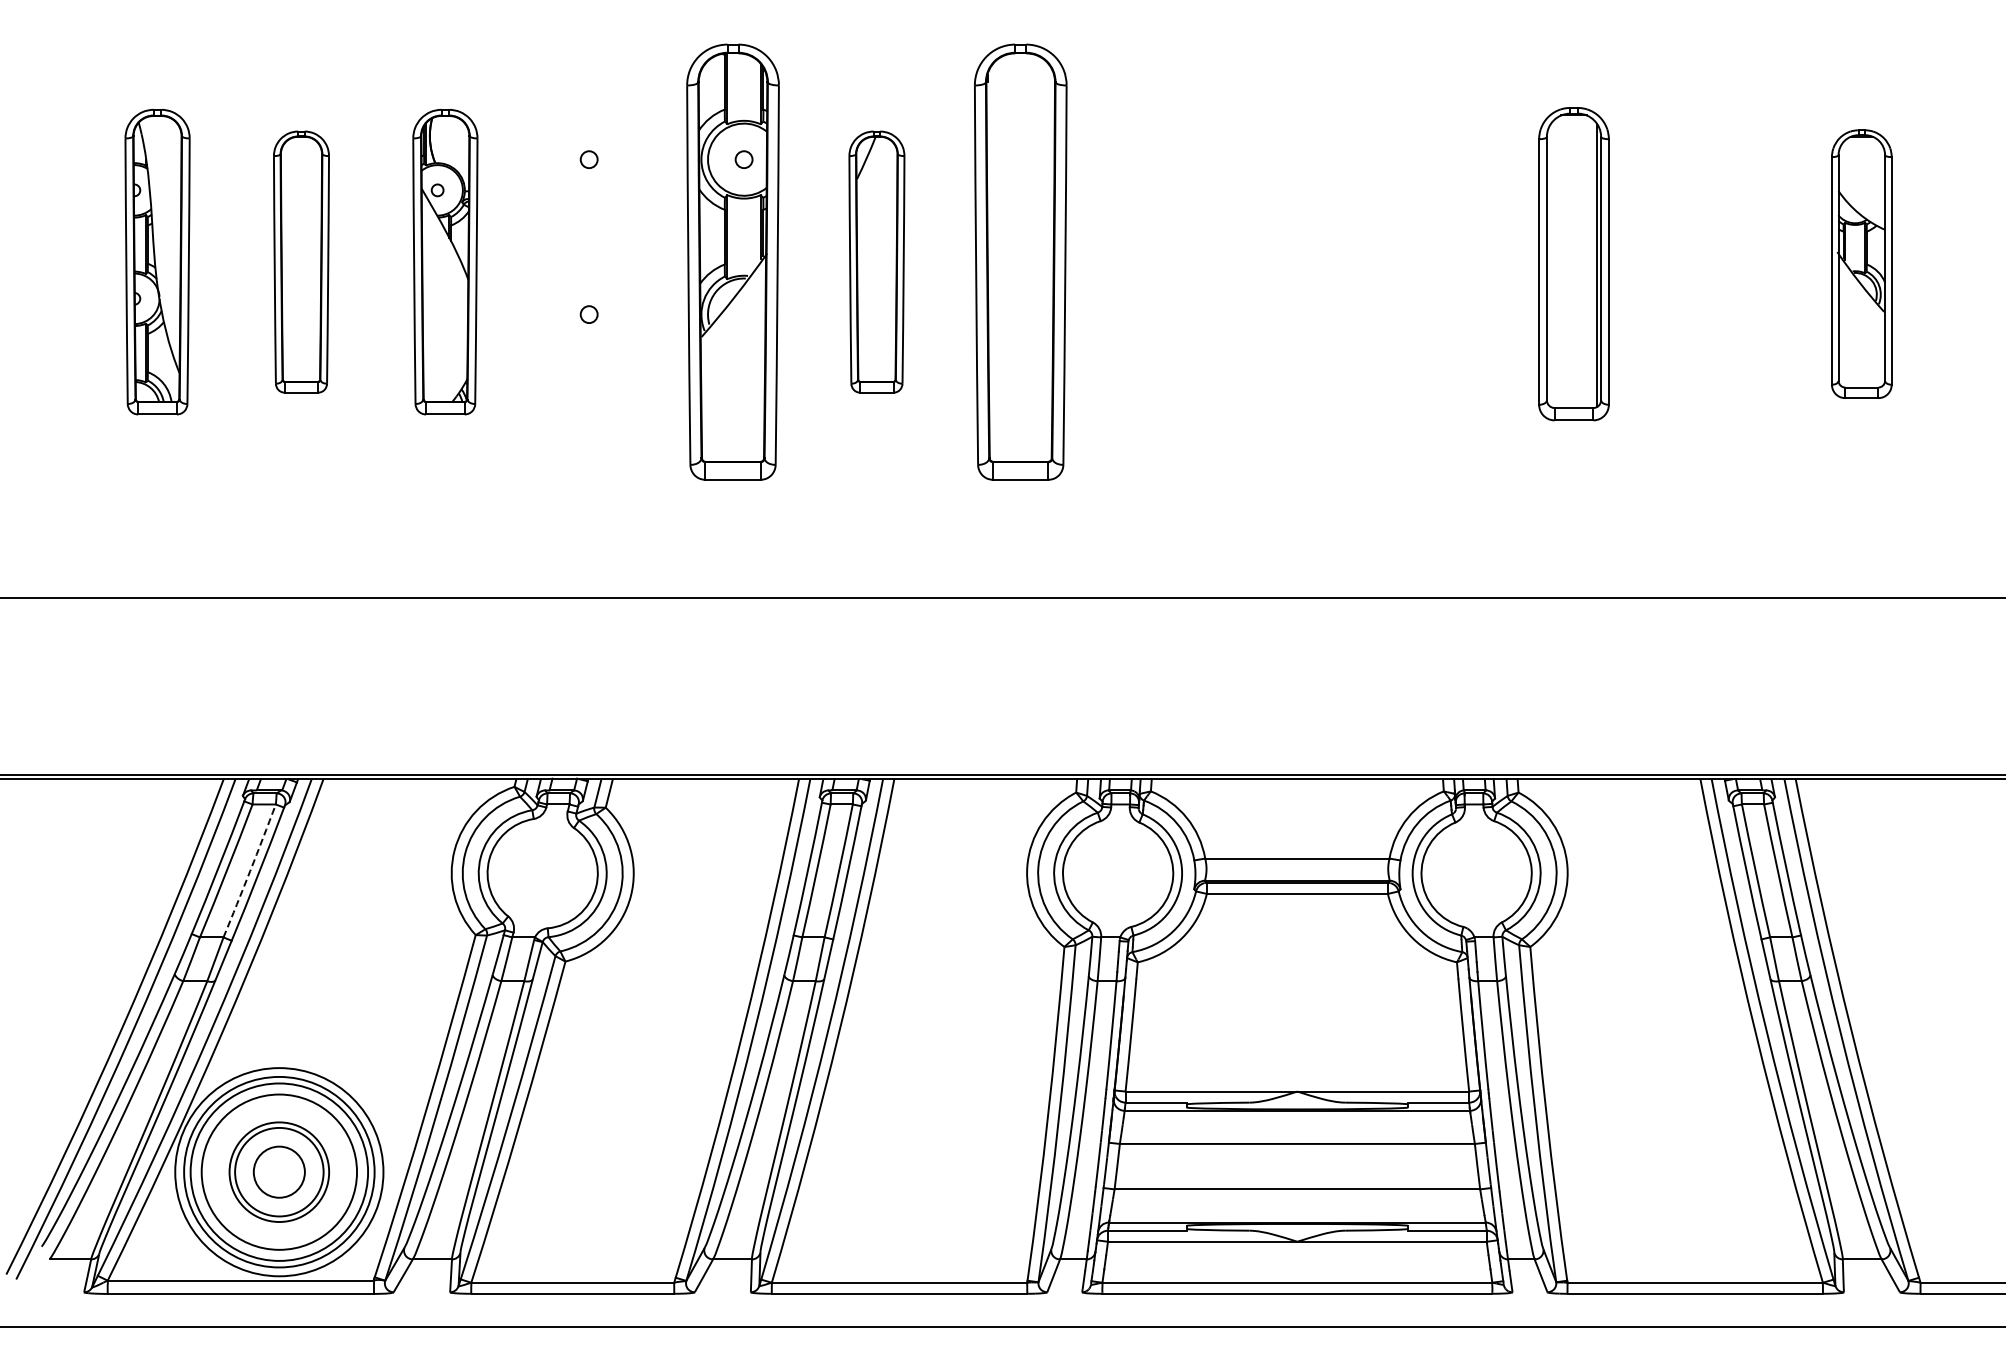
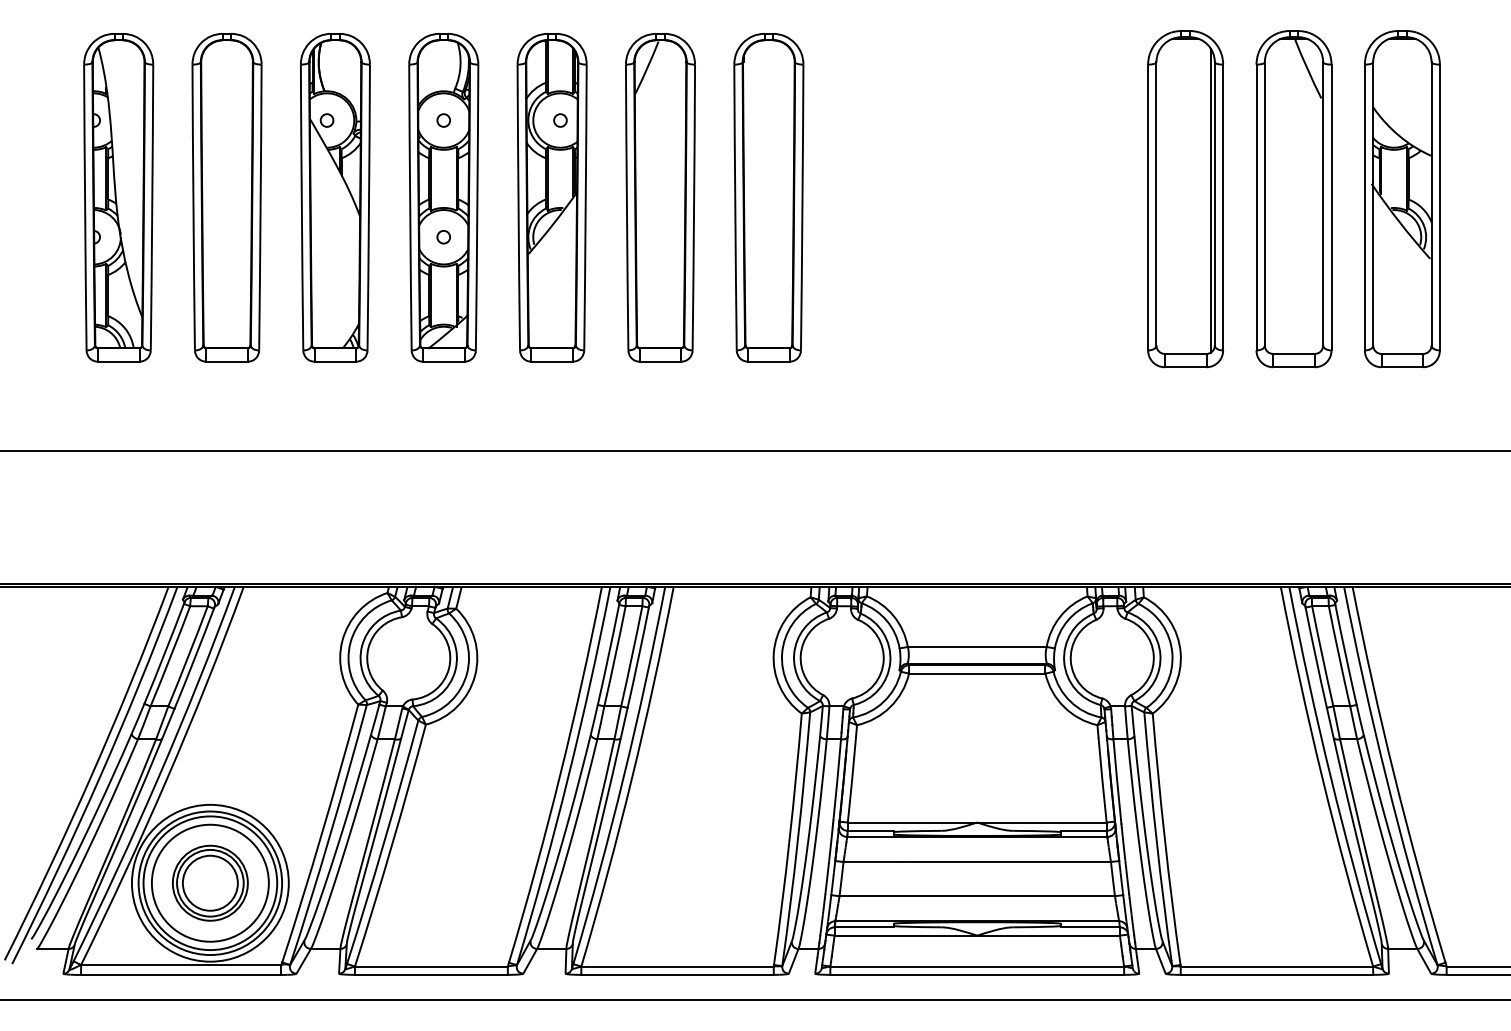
part: (157, 261) -> (118, 197), size x1.43
part: (301, 261) -> (227, 197), size x1.67
part: (445, 261) -> (335, 197), size x1.43
part: (588, 261) -> (443, 197), added
part: (876, 261) -> (660, 197), size x1.67
part: (1573, 264) -> (1185, 199), size x1.43
part: (1717, 264) -> (1293, 199), added
part: (1861, 264) -> (1402, 199), size x1.67
arc: (250, 871) -> (188, 656), dashed -> solid
circle: (278, 1171) -> (209, 882), size x1.43

